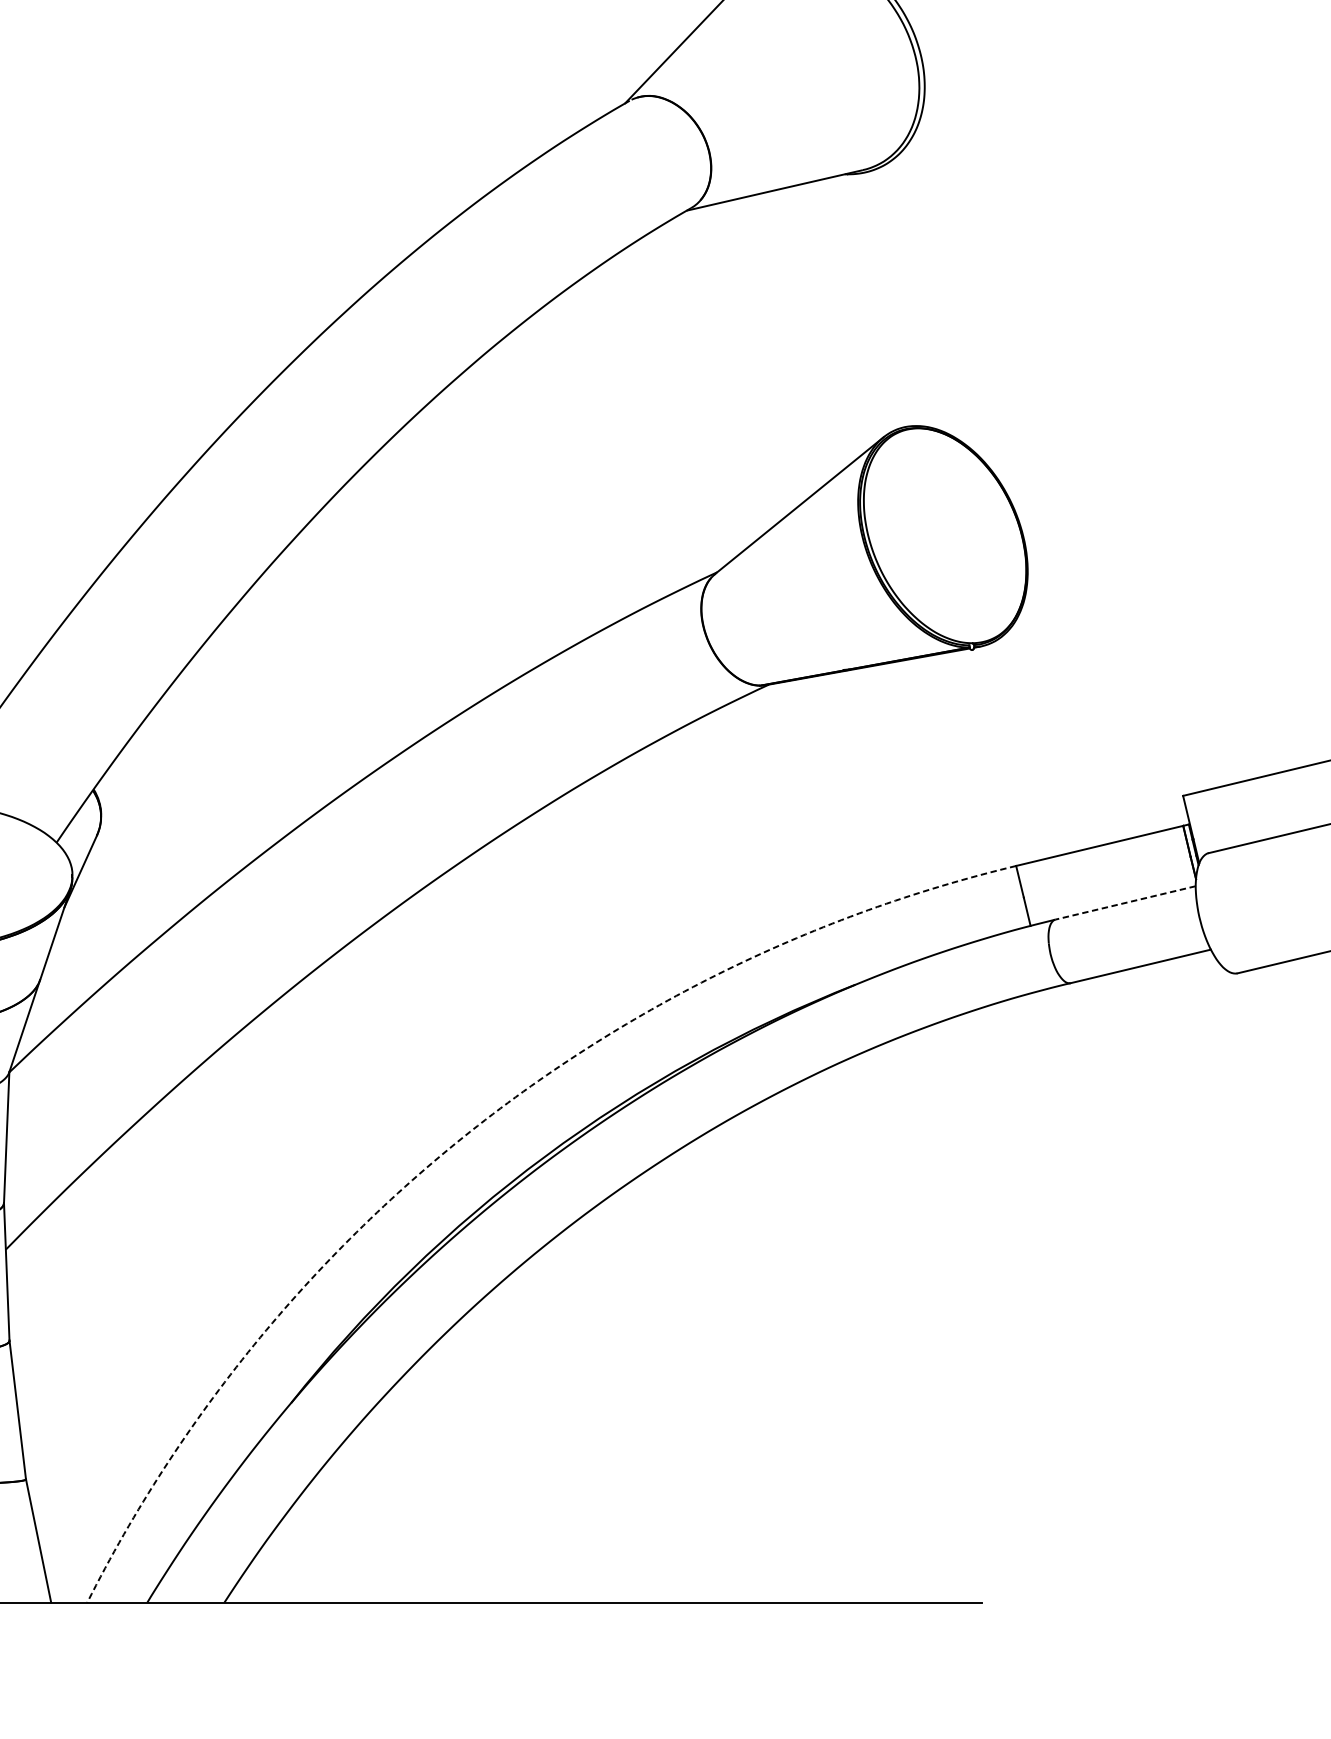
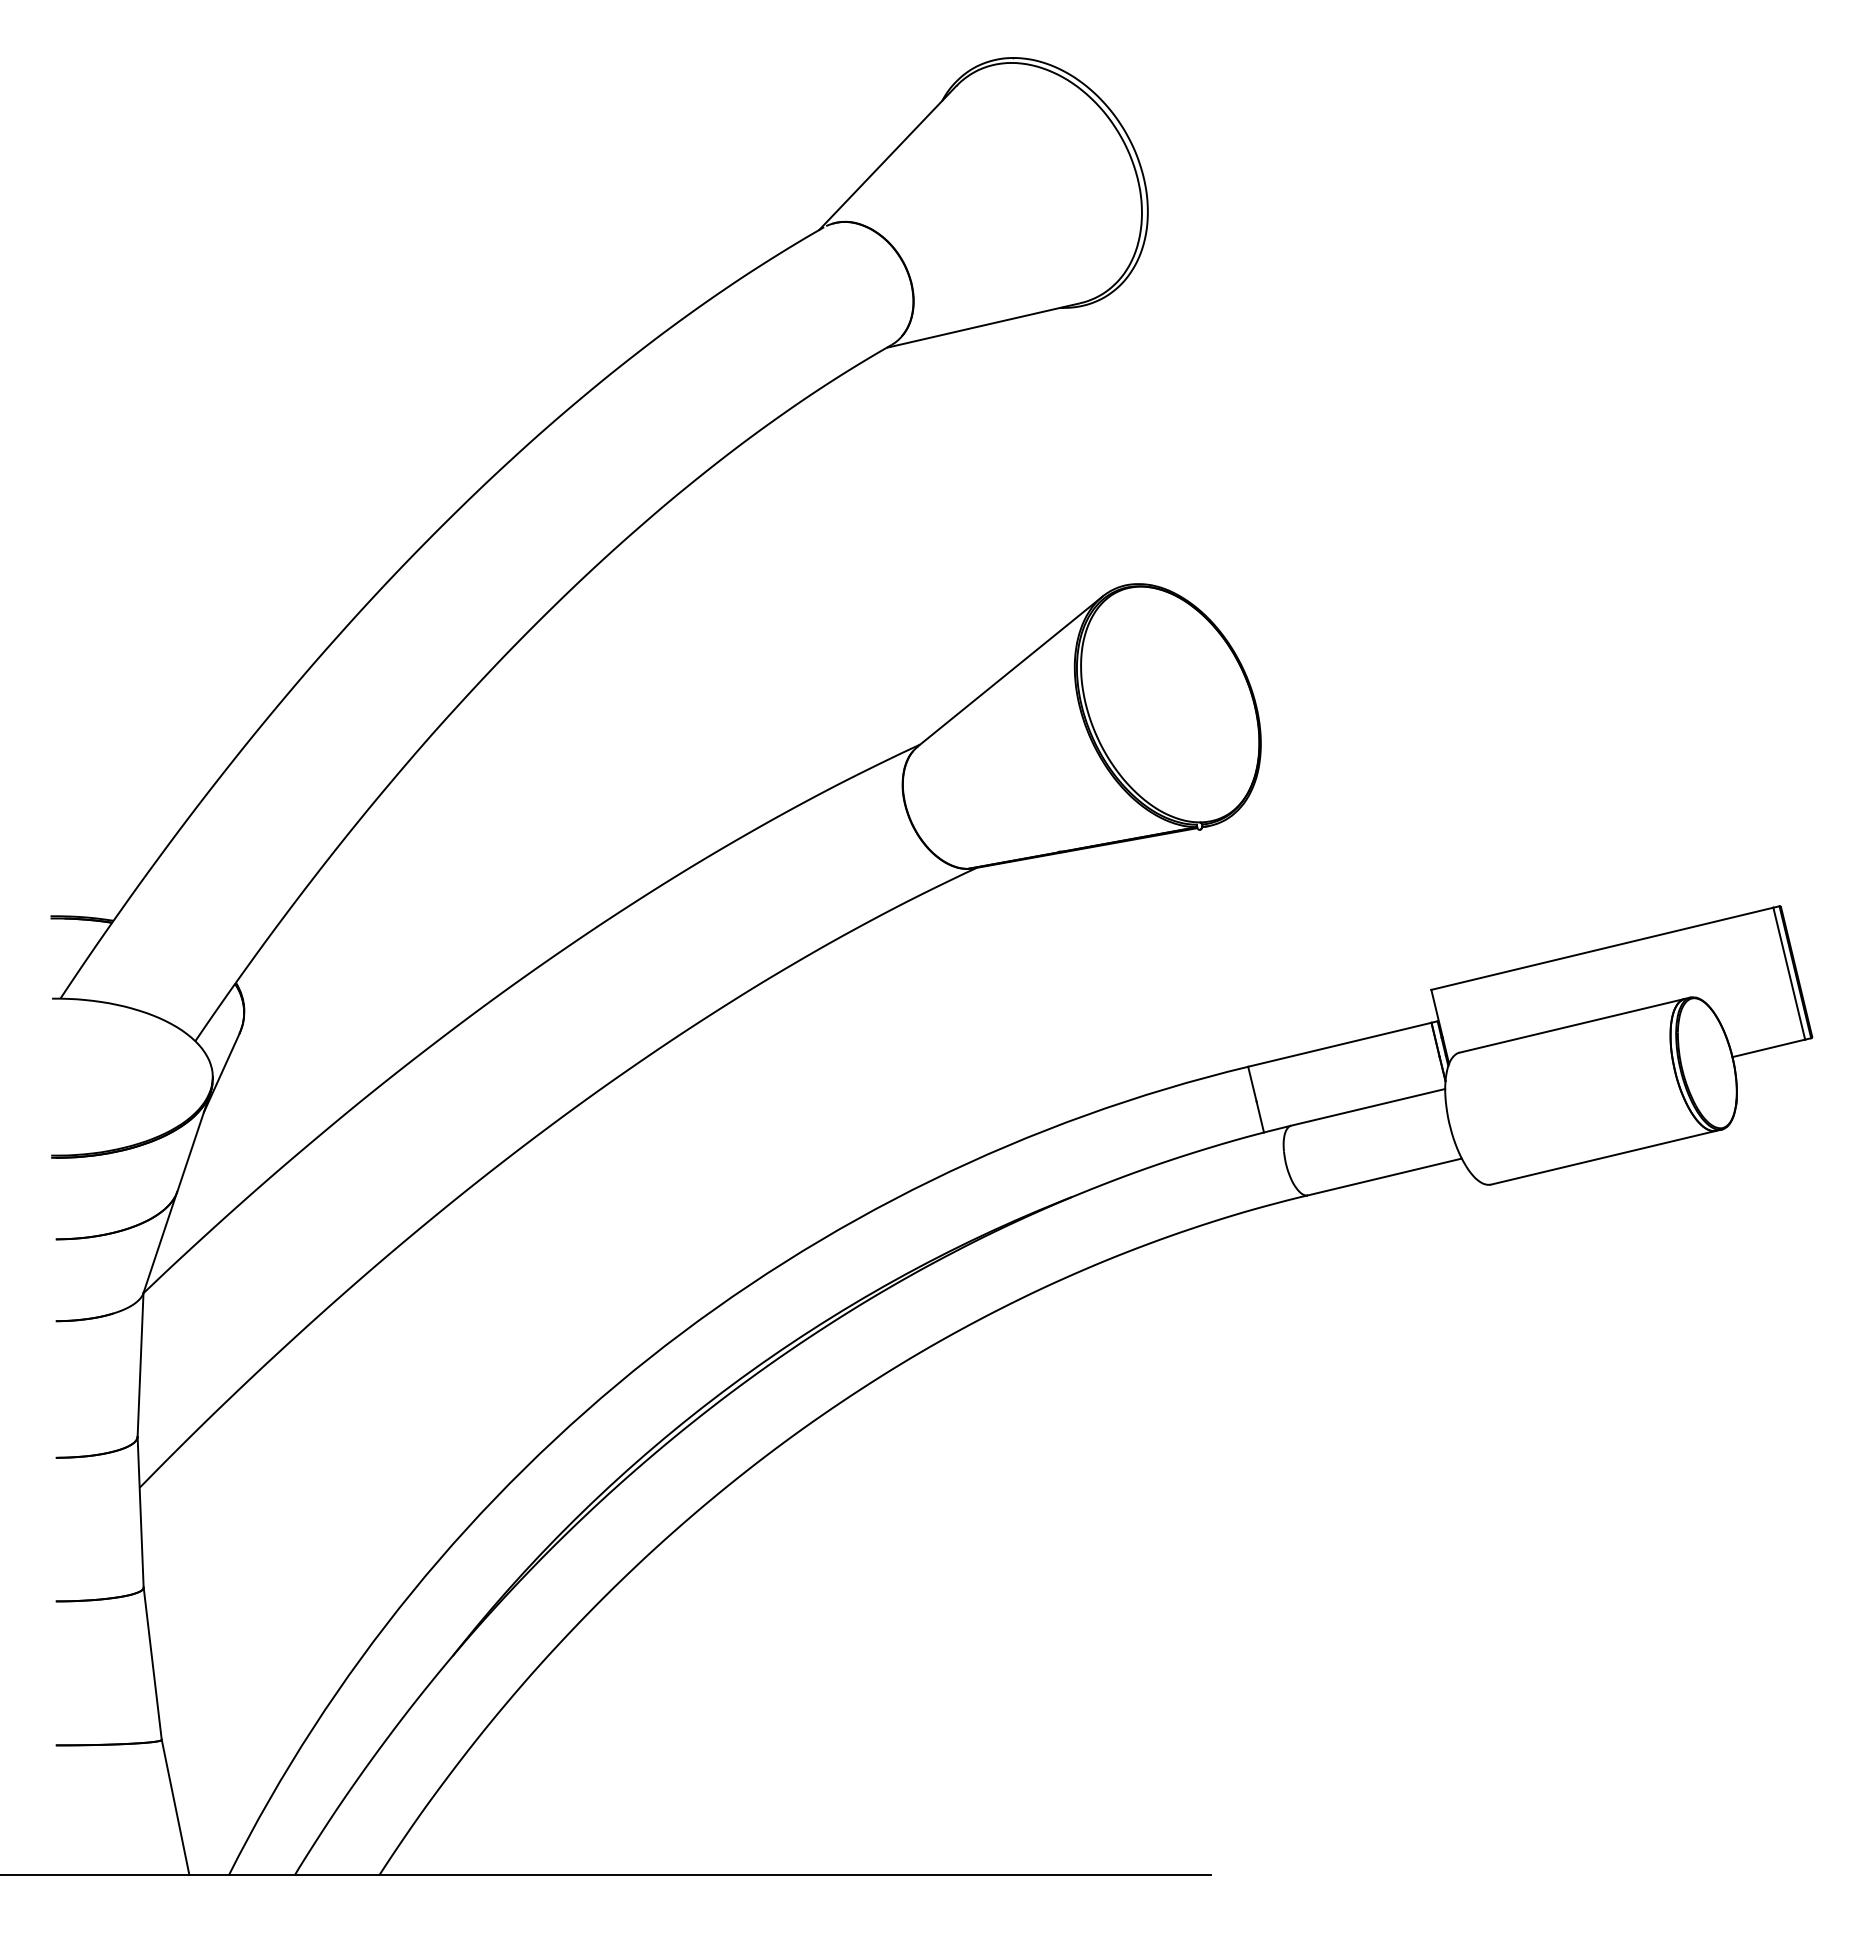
line: (1124, 903) -> (1367, 1107), dashed -> solid
arc: (470, 1131) -> (649, 1358), dashed -> solid

